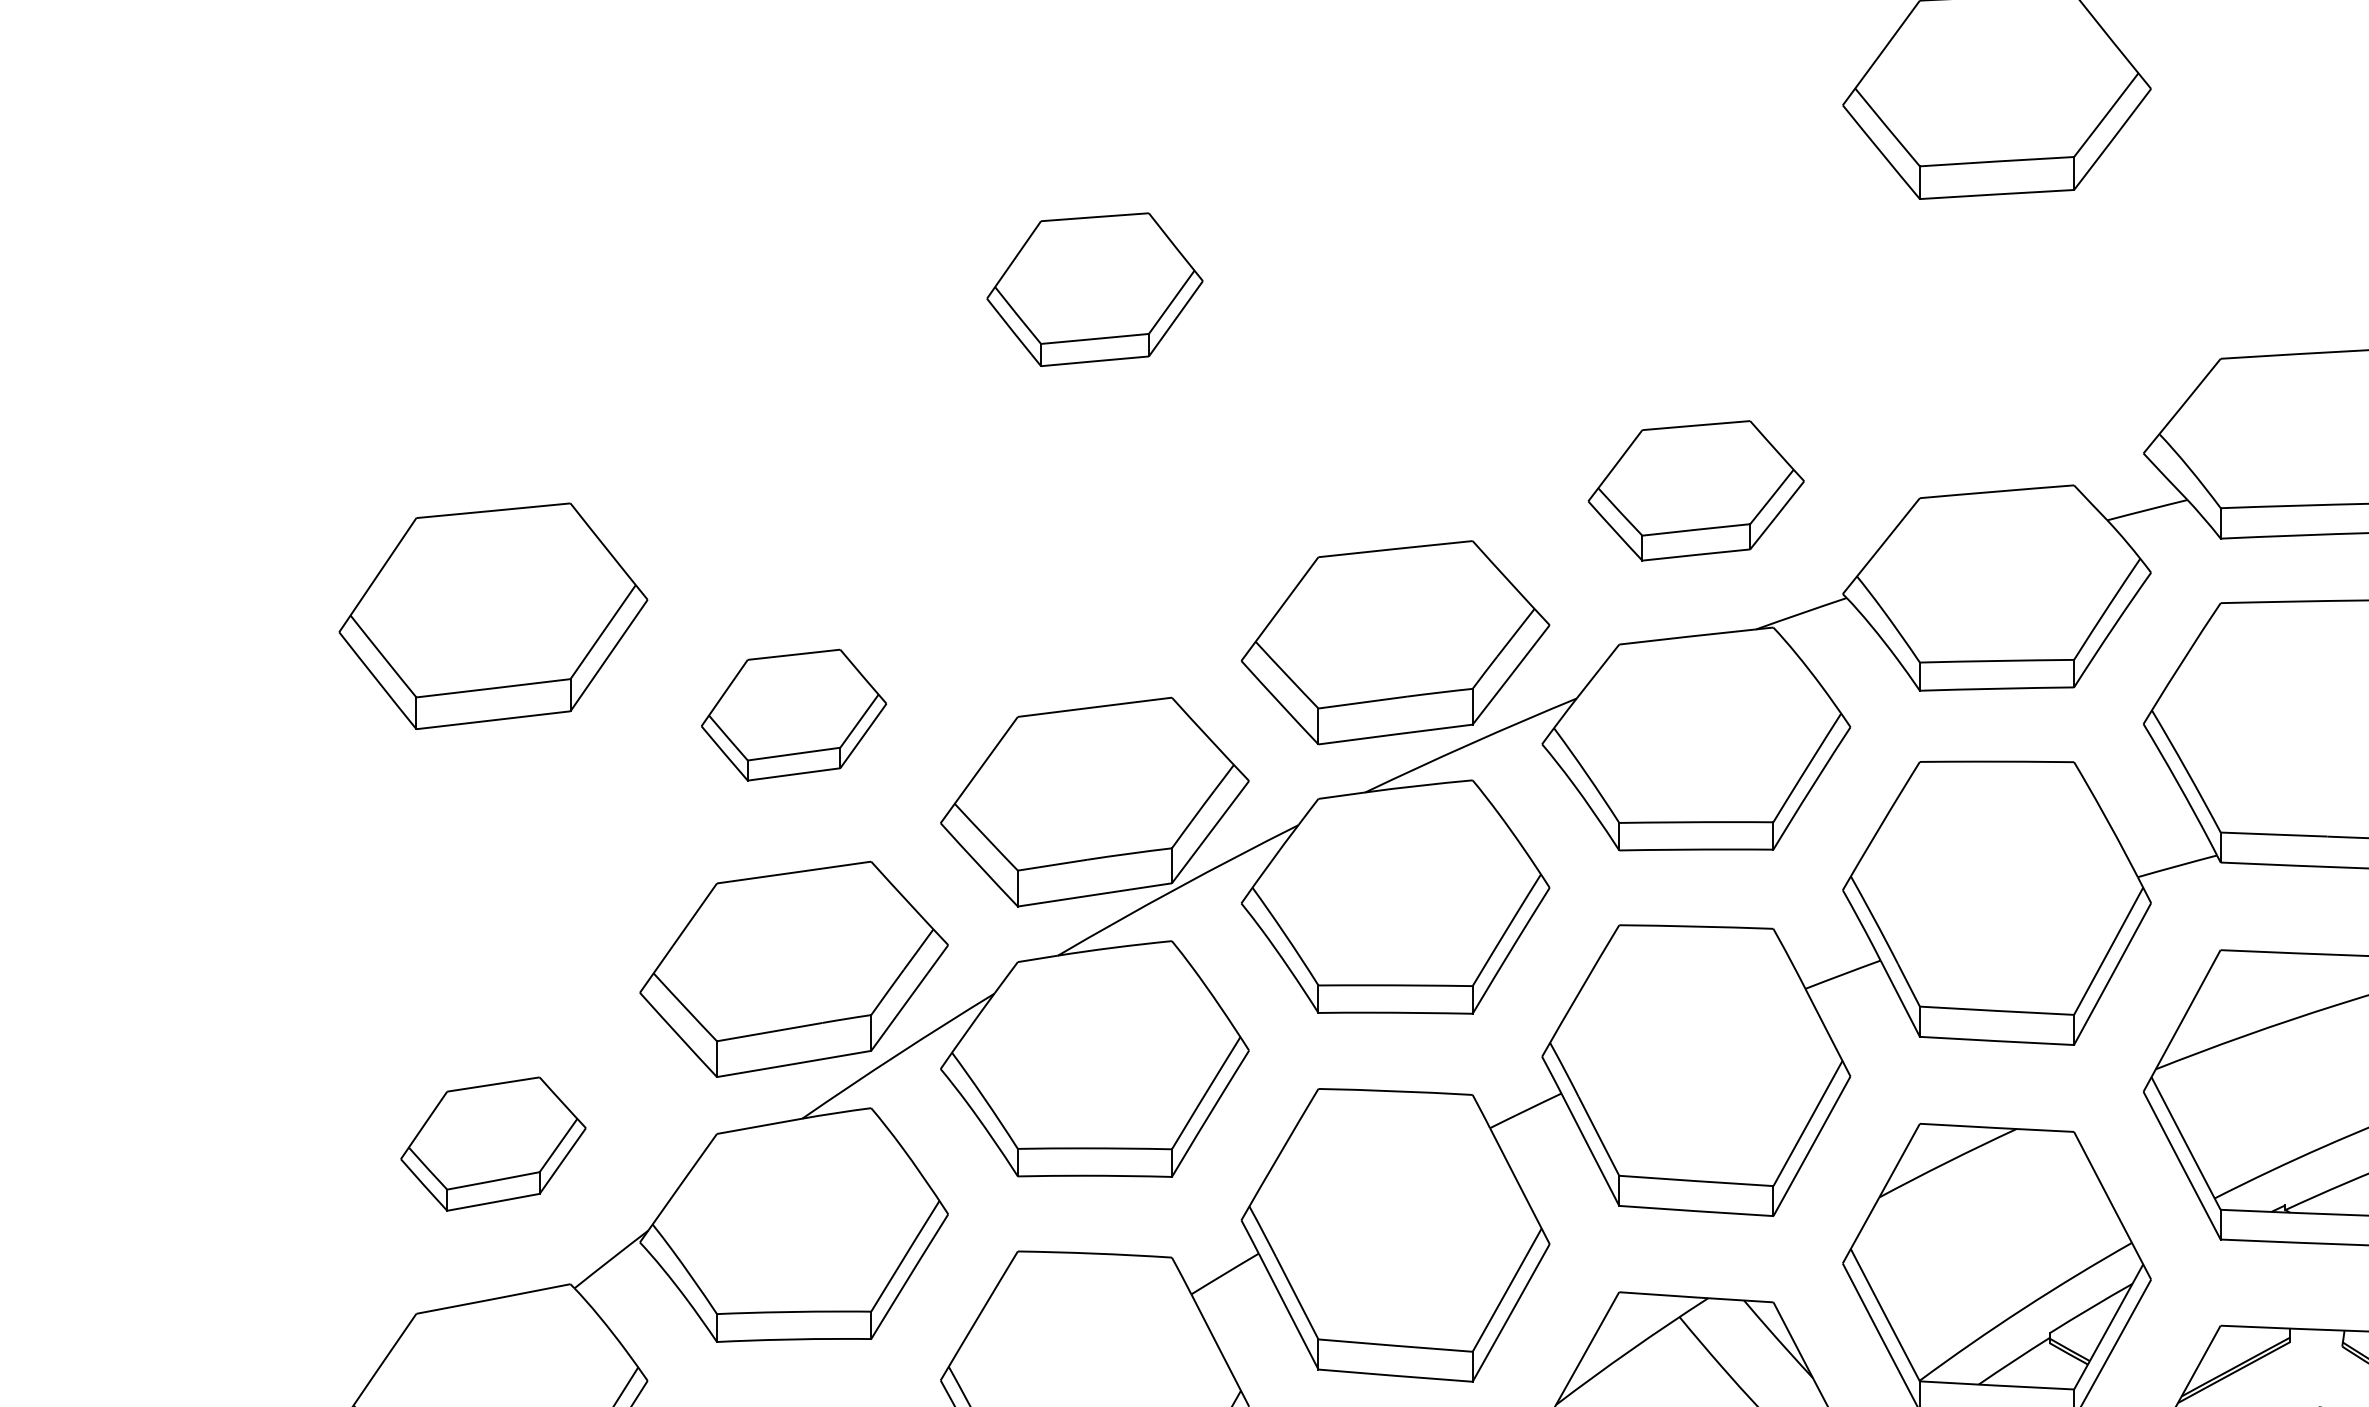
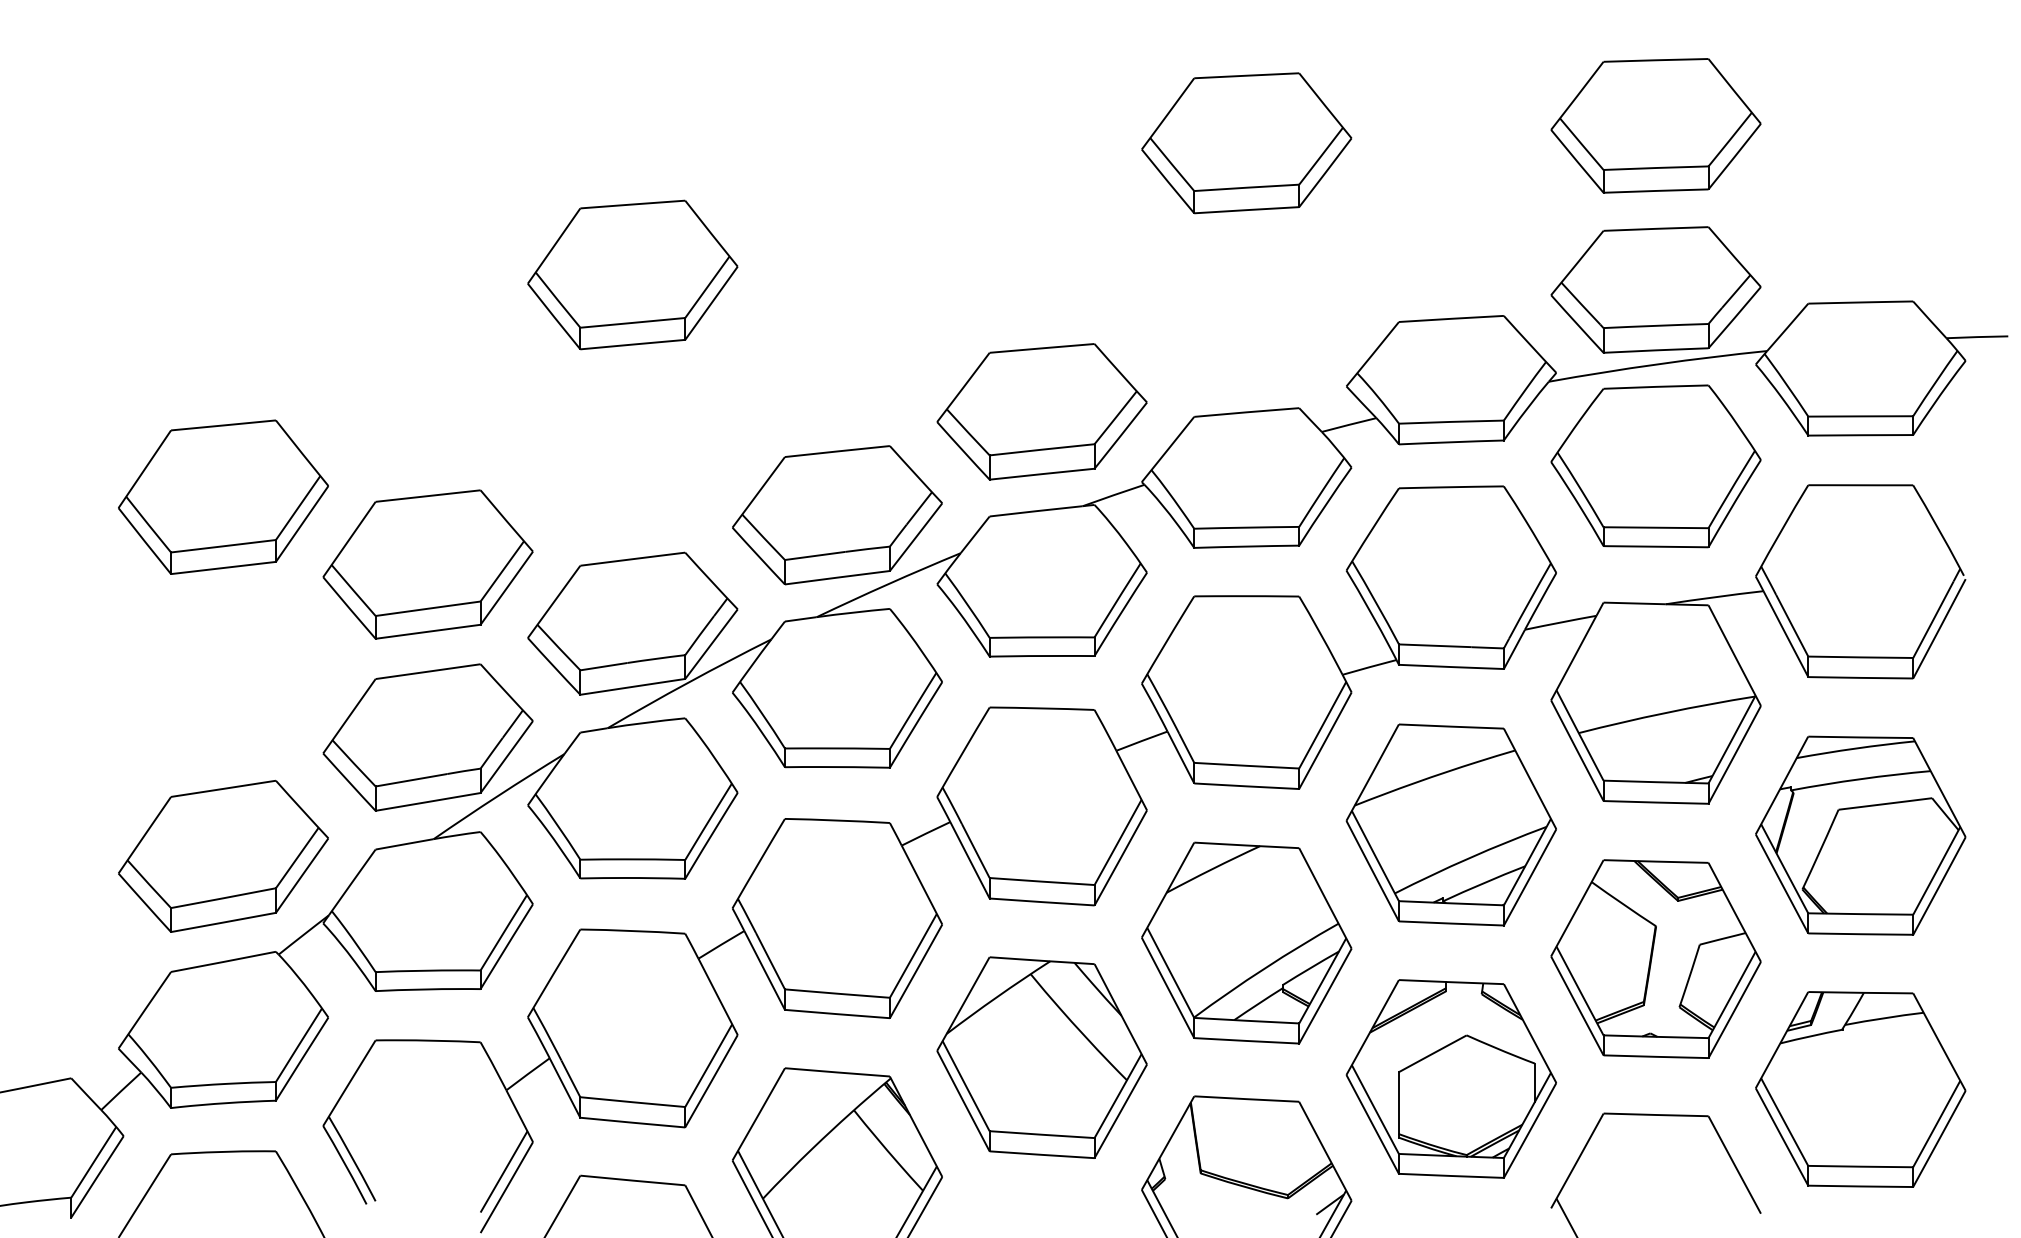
part: (1094, 288) -> (632, 274), size x1.43
part: (1695, 490) -> (1041, 411), size x1.43
part: (793, 715) -> (427, 564), size x1.67
part: (493, 1144) -> (223, 856), size x1.67

